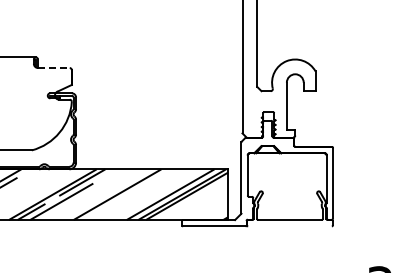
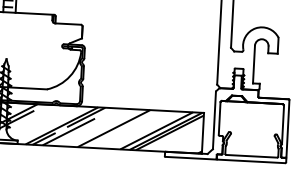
line: (53, 68) -> (67, 24), dashed -> solid
line: (289, 226) -> (251, 161), added

